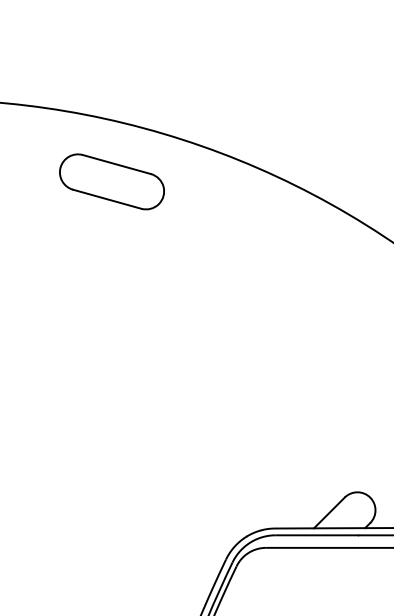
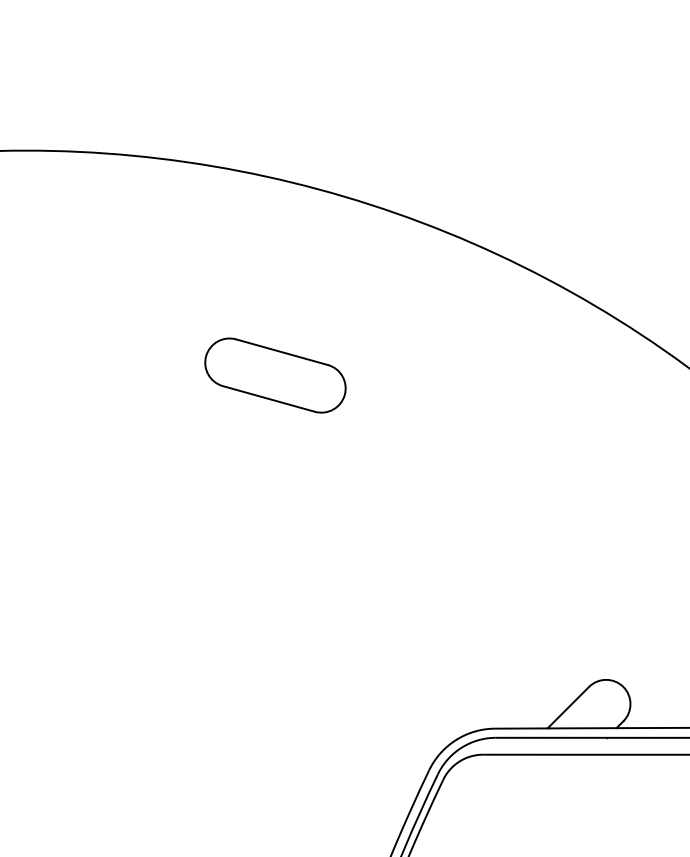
part: (112, 181) -> (275, 375), moved

